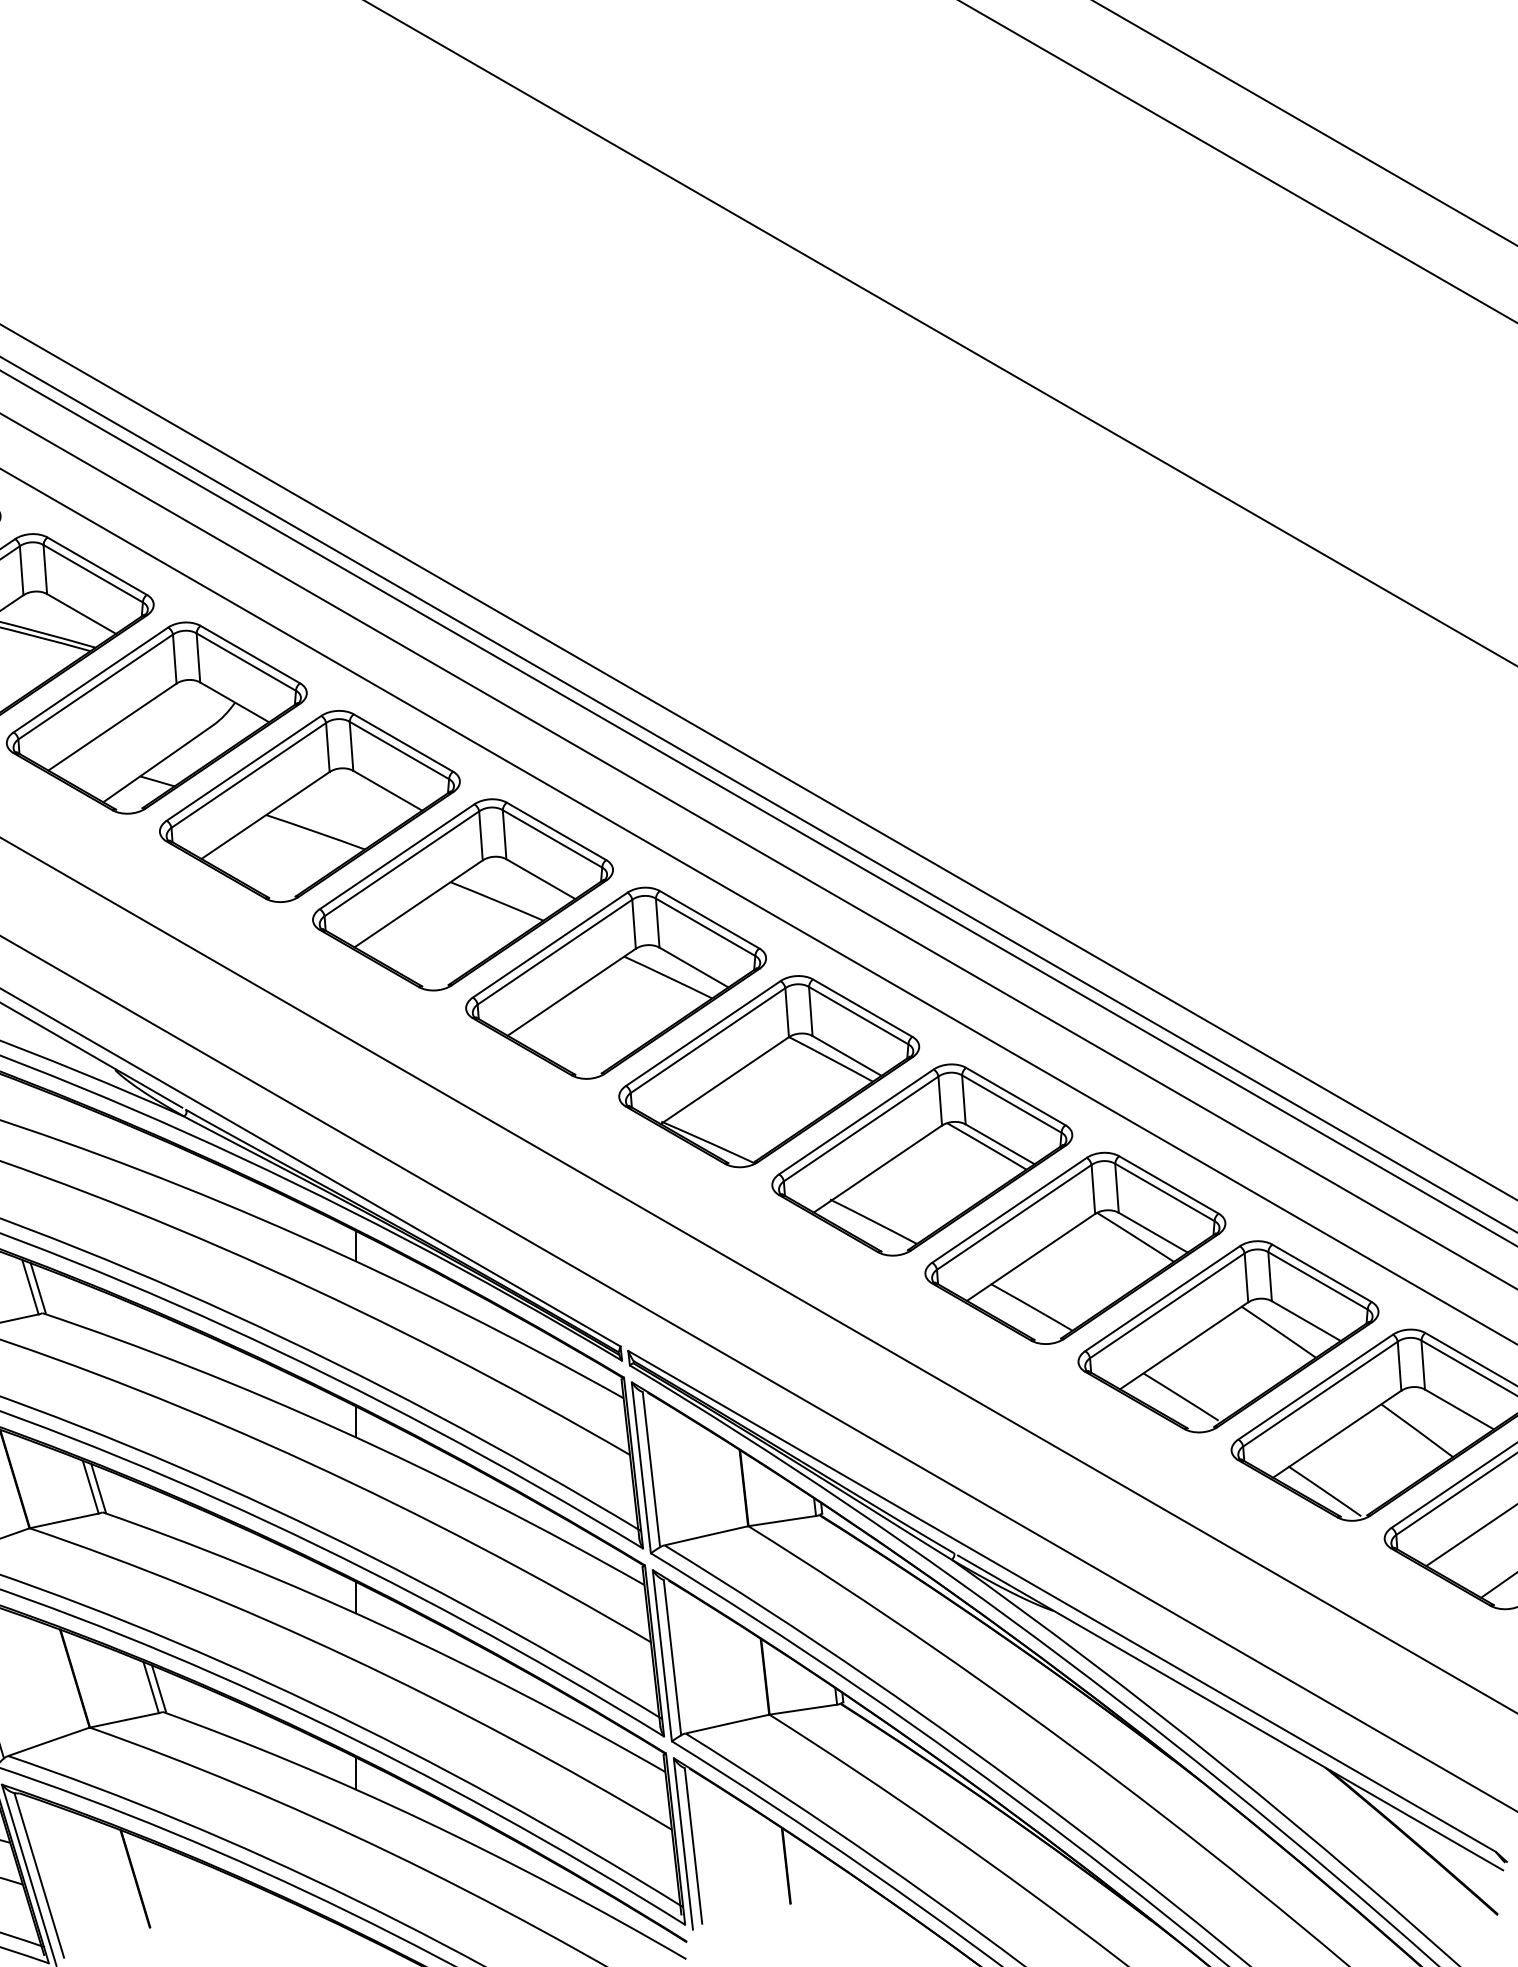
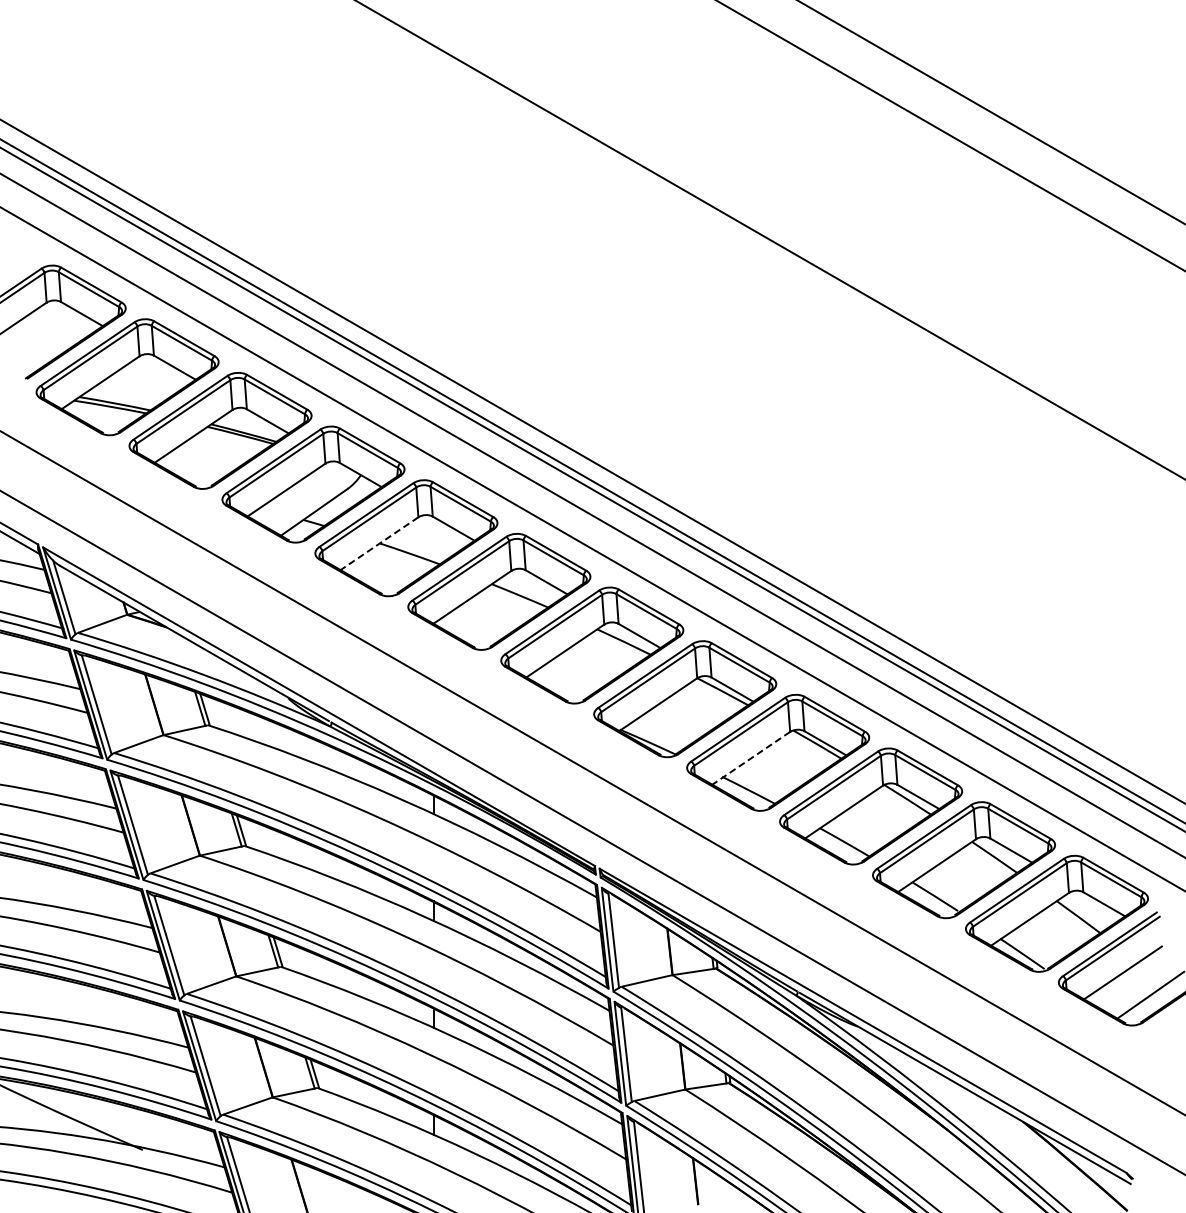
line: (265, 815) -> (379, 543), solid -> dashed
line: (876, 1169) -> (750, 758), solid -> dashed

